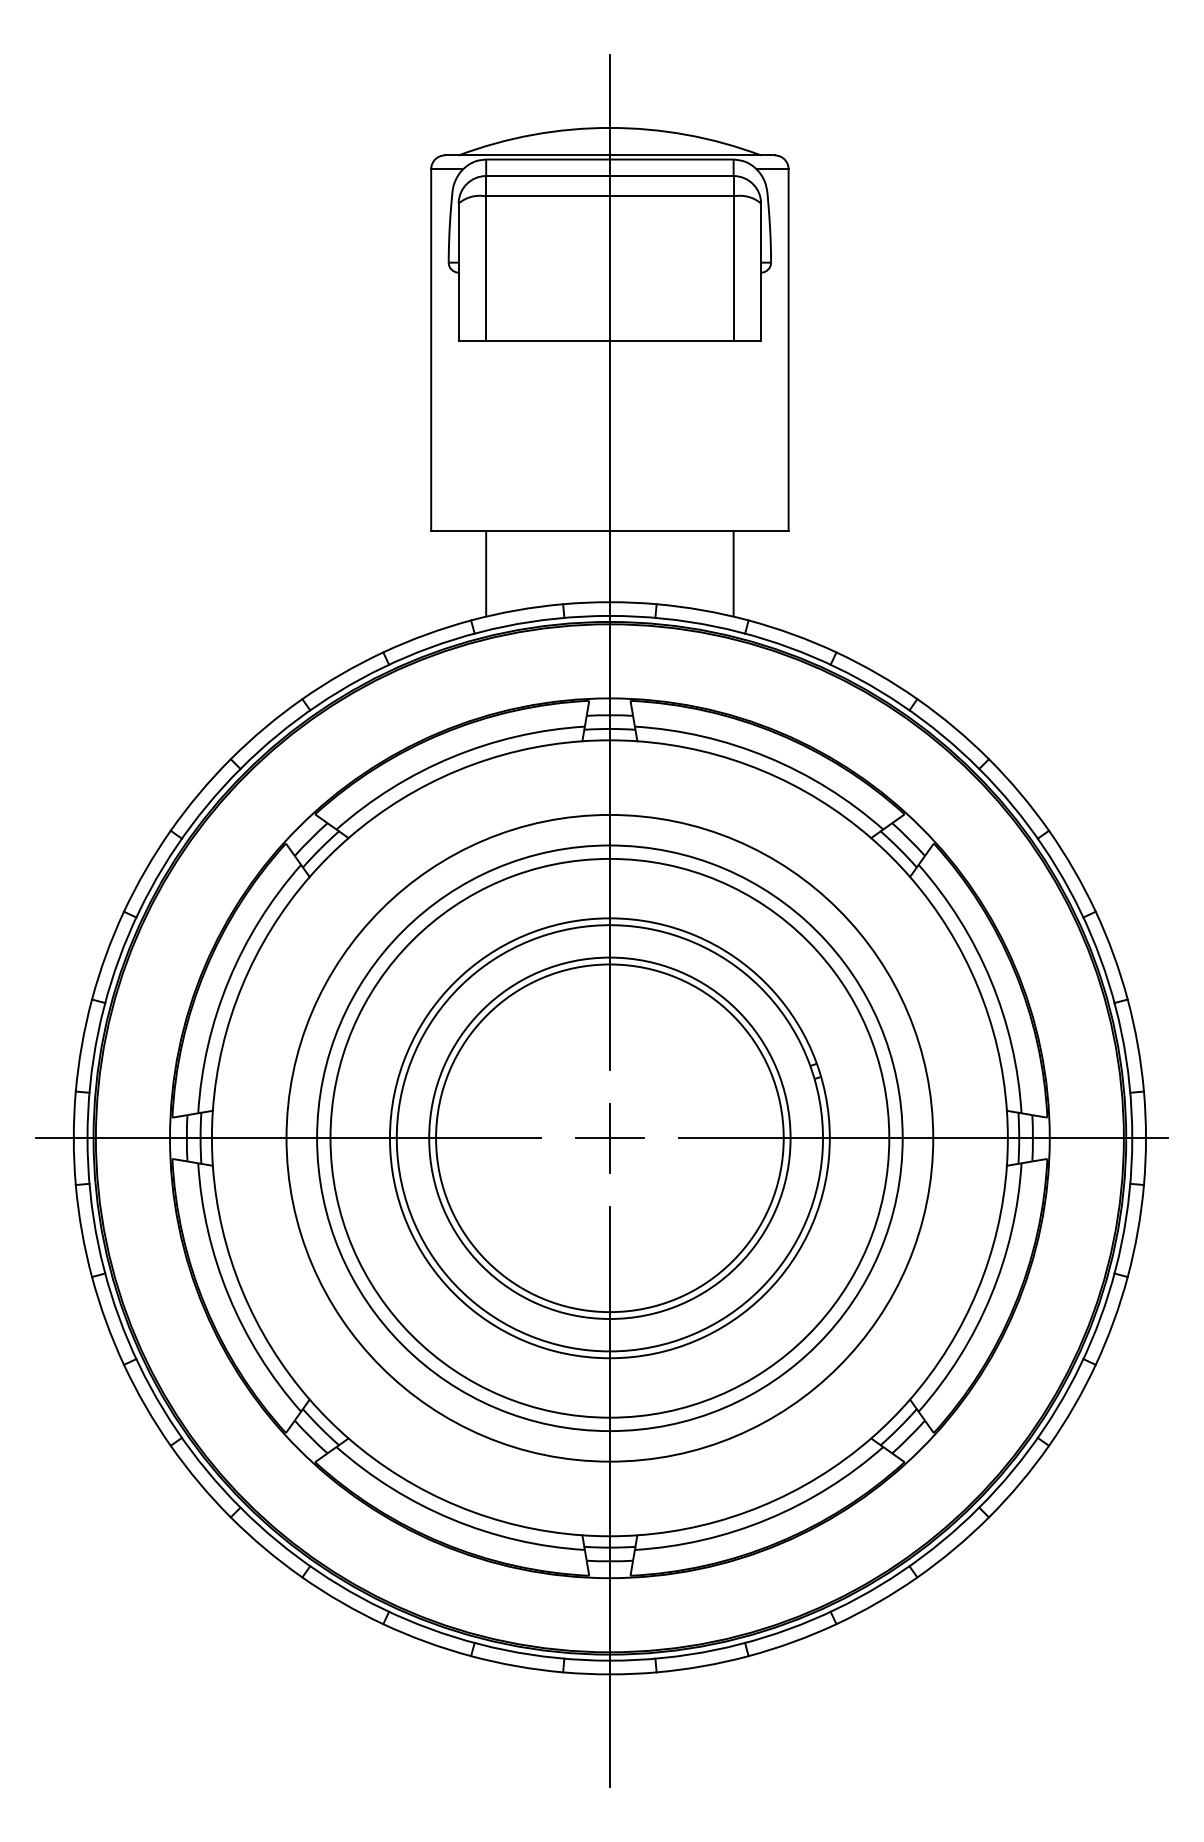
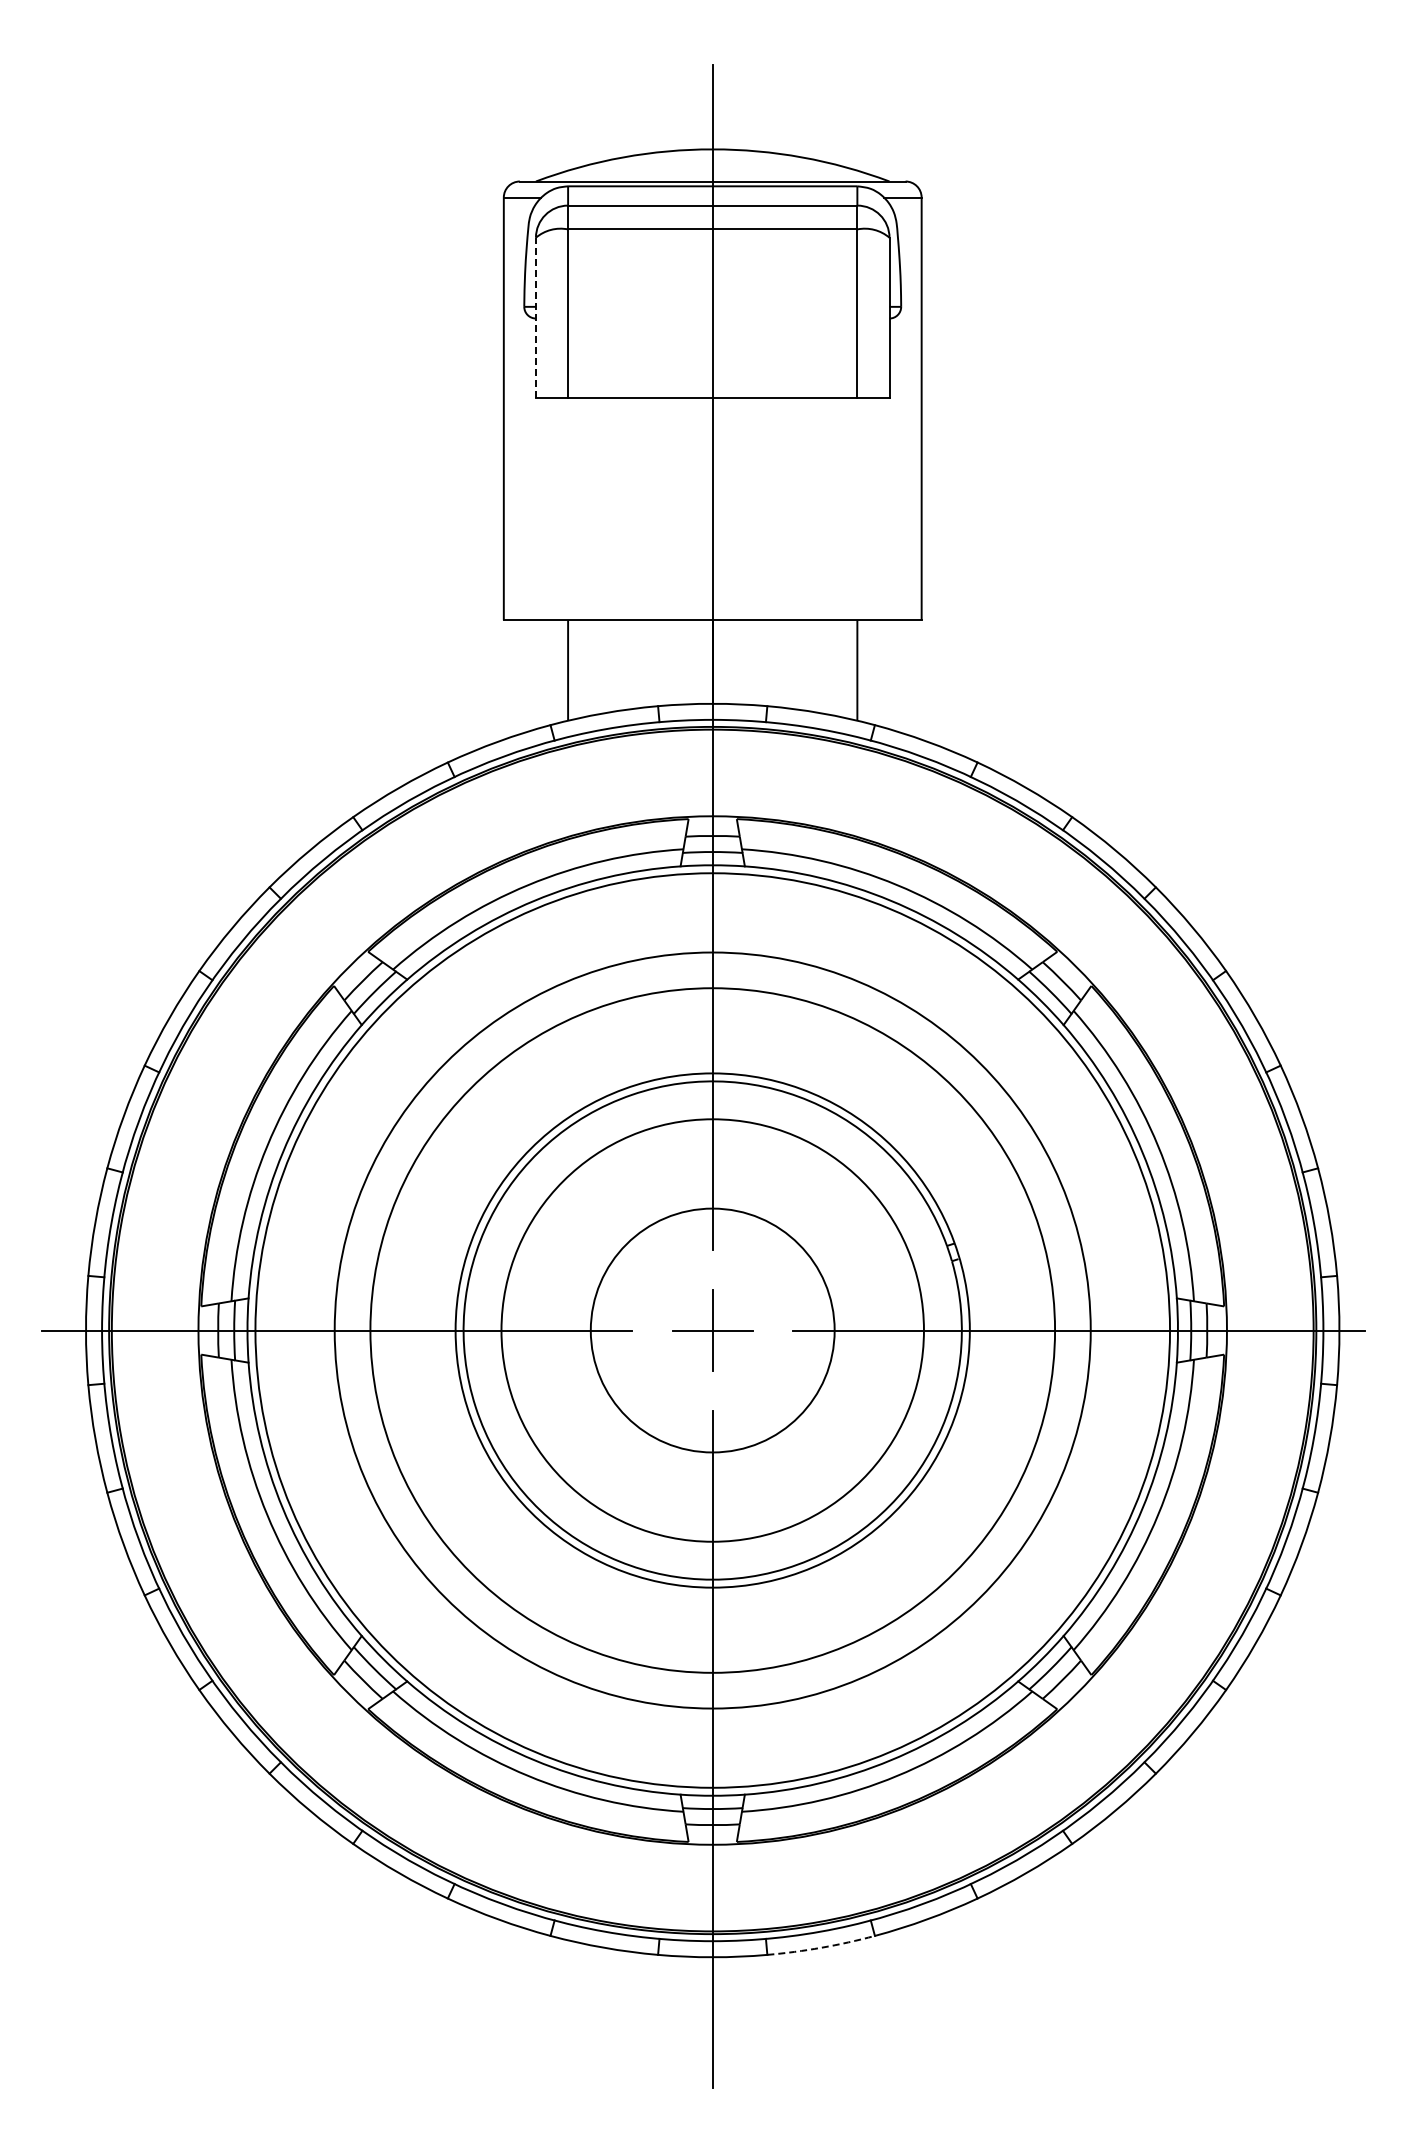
line: (458, 271) -> (535, 317), solid -> dashed
circle: (609, 1138) -> (712, 1330), size x0.6
circle: (609, 1138) -> (712, 1330), size x1.4
arc: (702, 1666) -> (821, 1947), solid -> dashed

